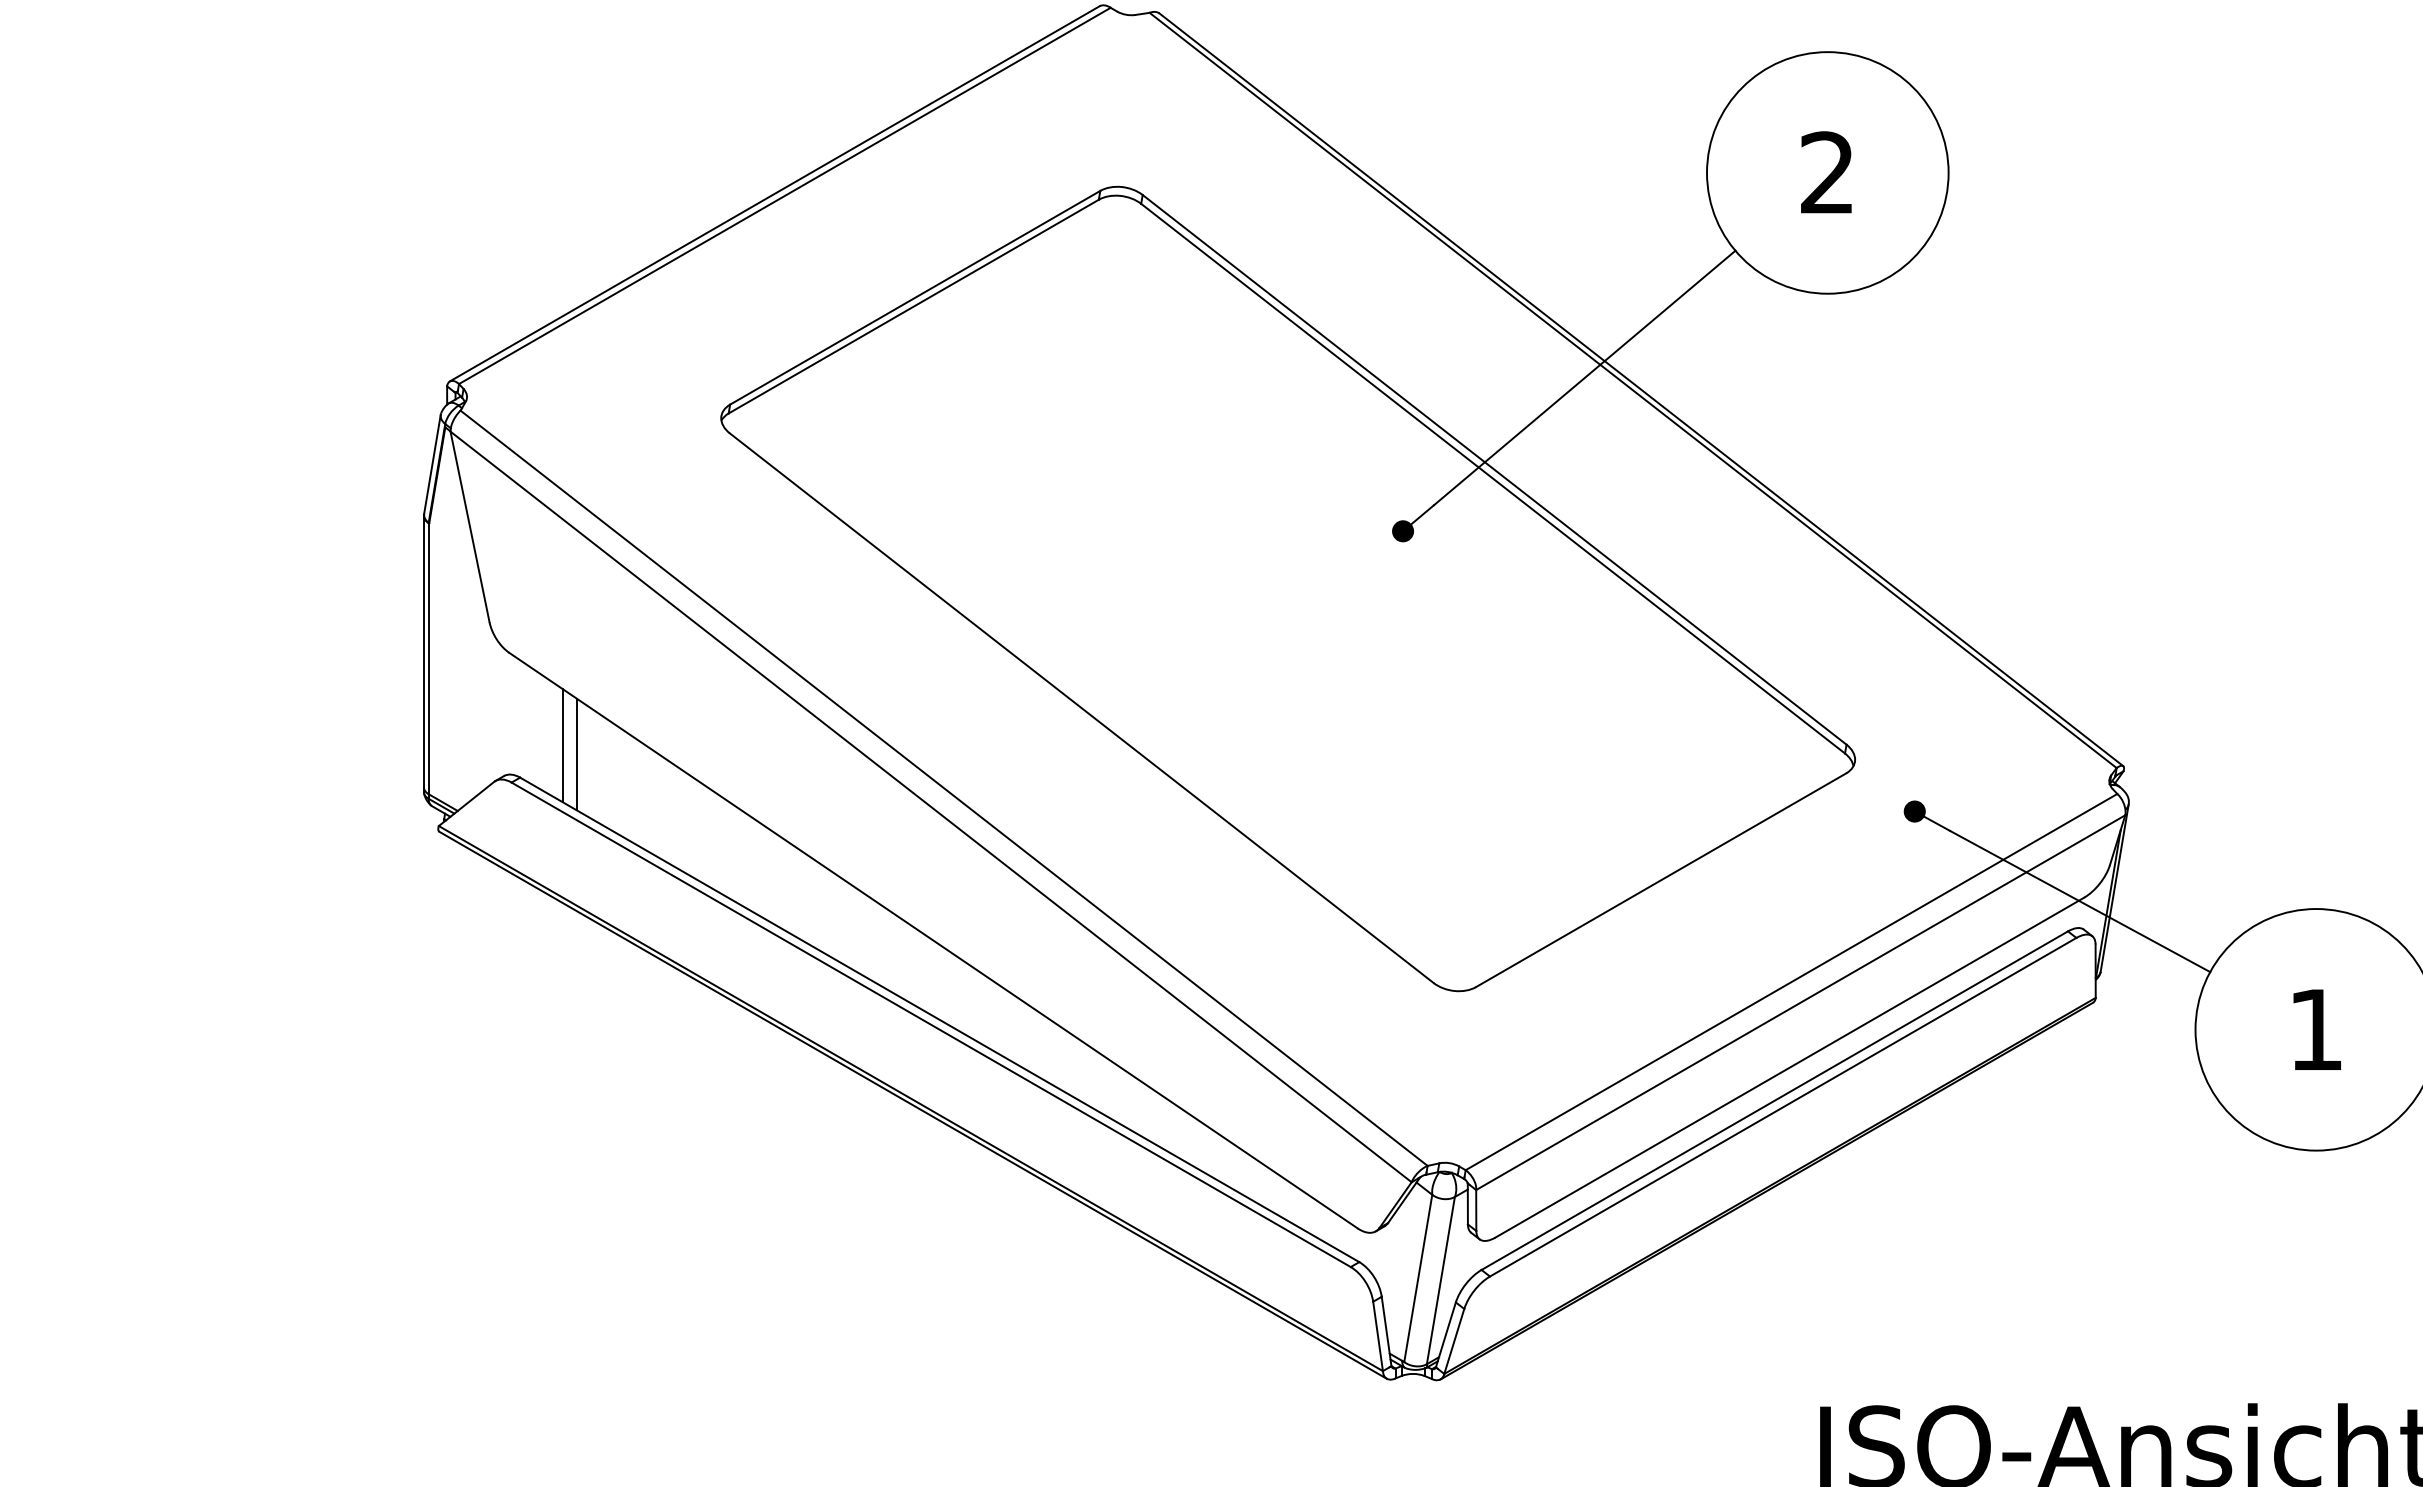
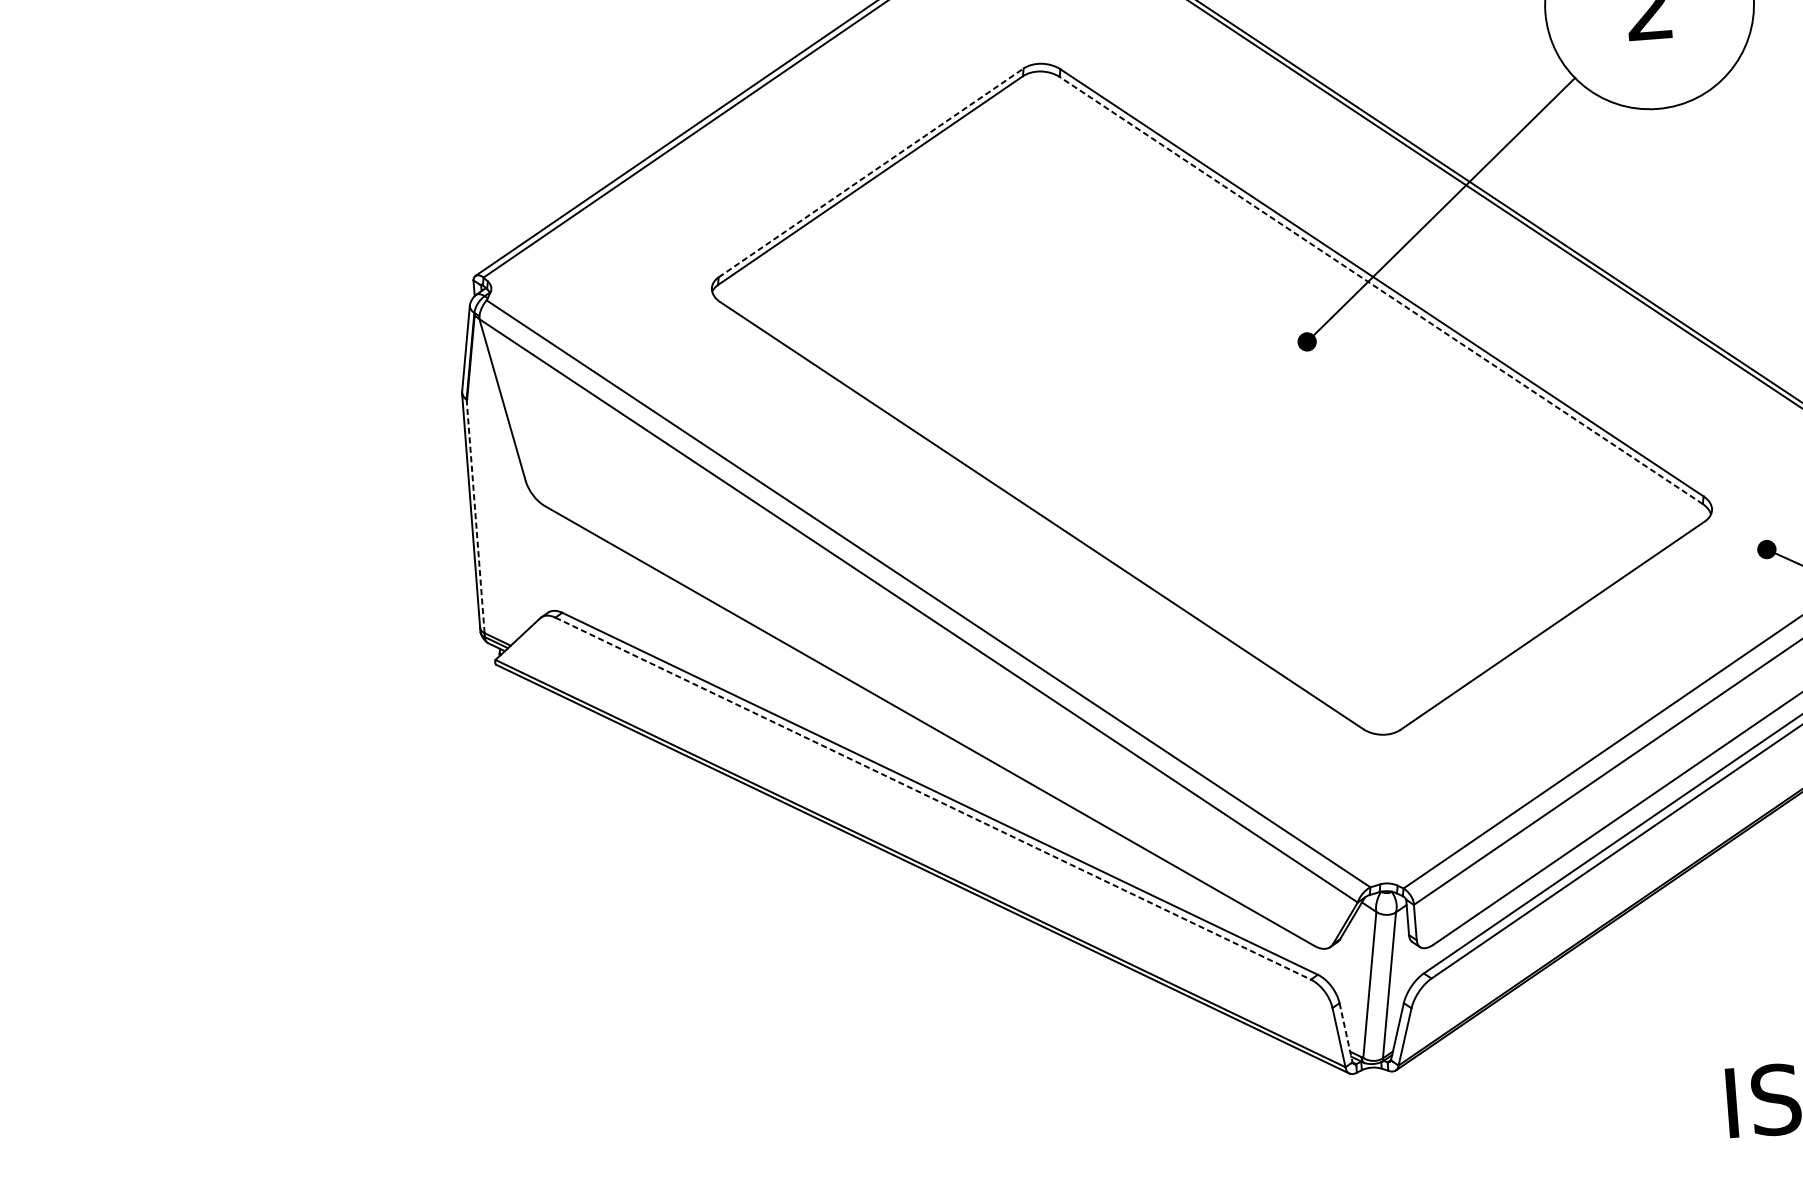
line: (915, 297) -> (871, 172), solid -> dashed
line: (1493, 478) -> (1381, 290), solid -> dashed
line: (428, 658) -> (475, 516), solid -> dashed
line: (562, 745) -> (596, 582), removed
line: (576, 754) -> (609, 589), removed
line: (931, 1025) -> (933, 799), solid -> dashed
line: (1386, 1331) -> (1345, 1032), solid -> dashed

